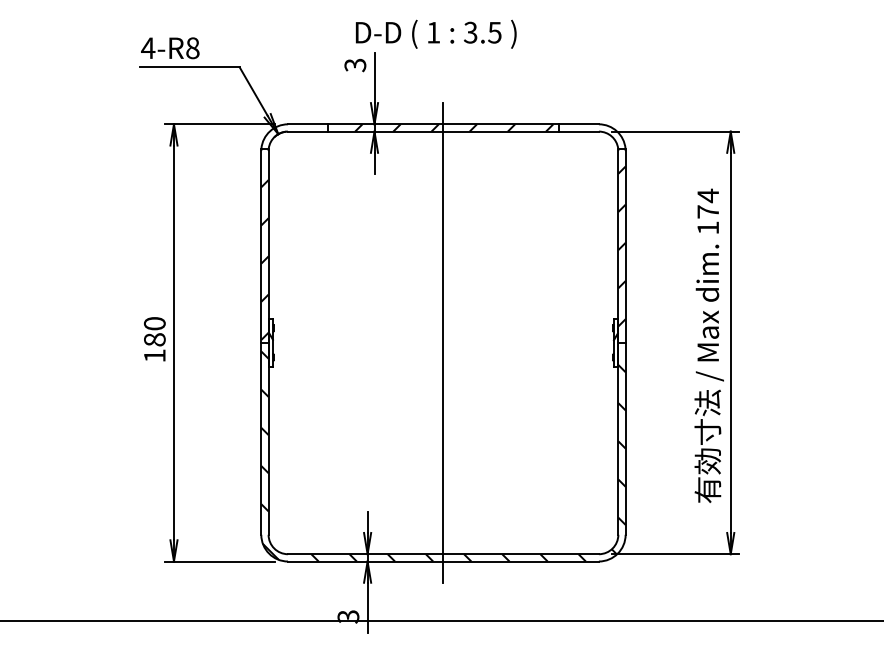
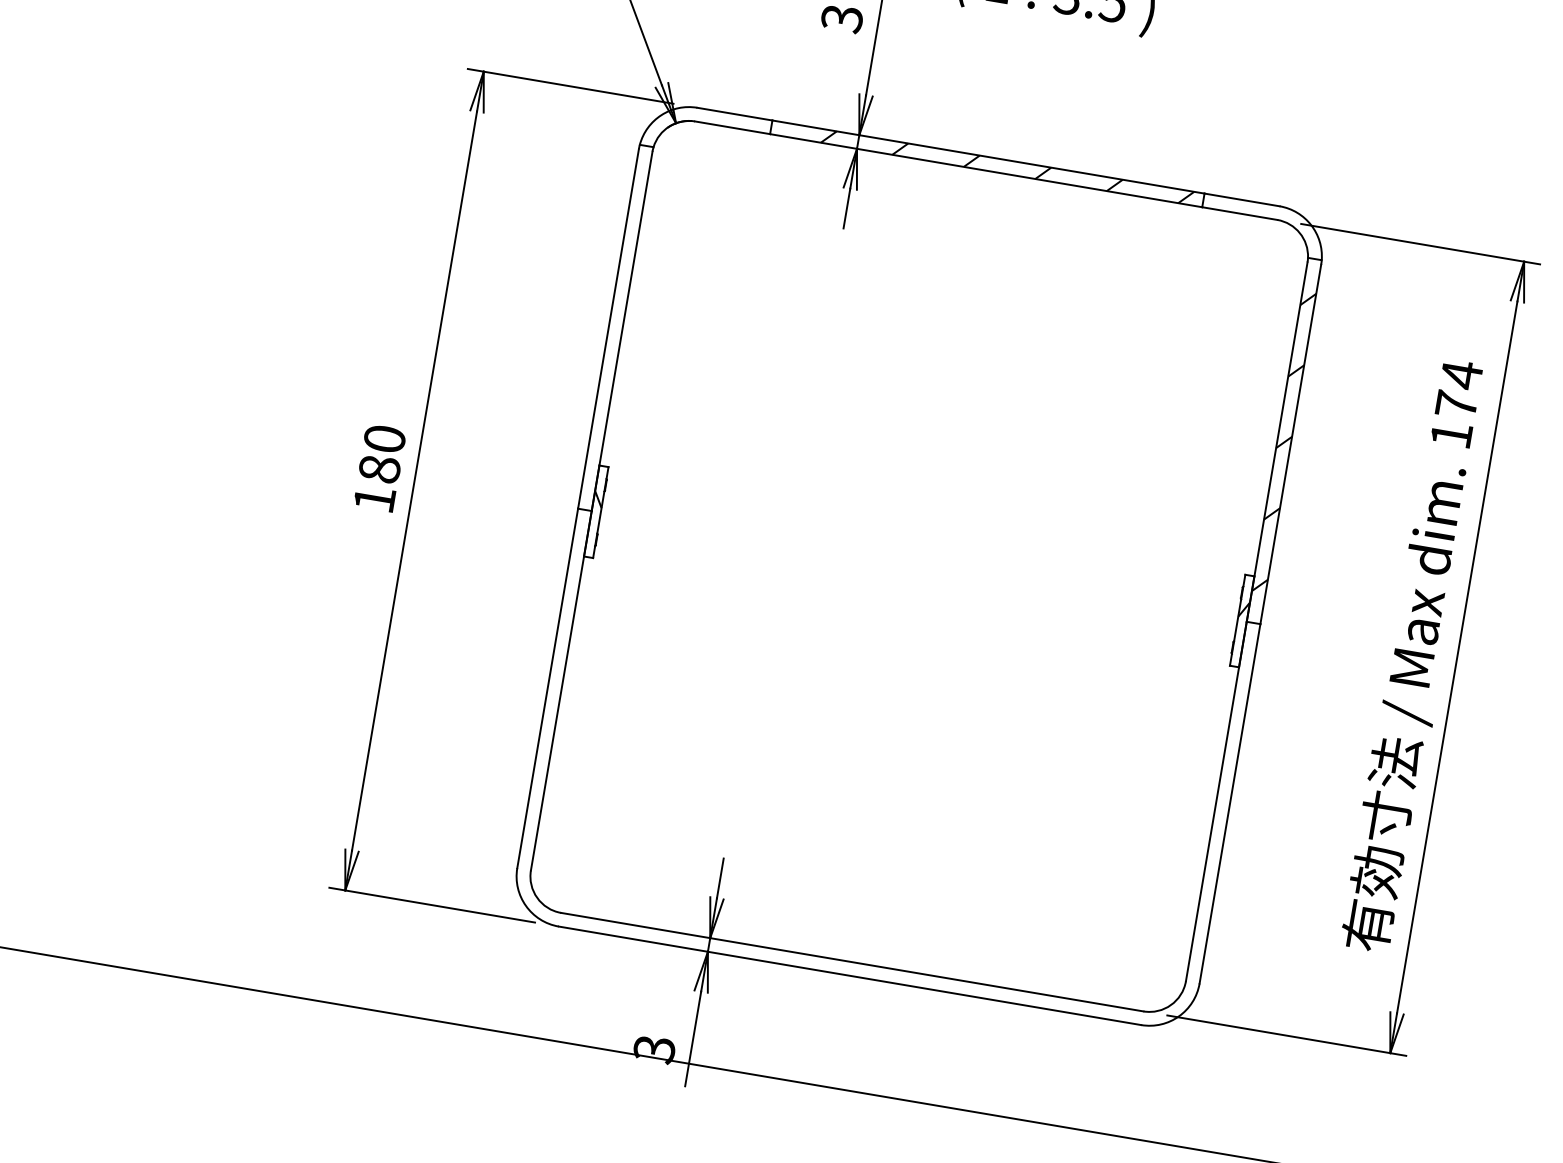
hatch: (264, 244) -> (615, 325), removed
line: (443, 342) -> (919, 565), removed
hatch: (443, 456) -> (883, 779), removed

